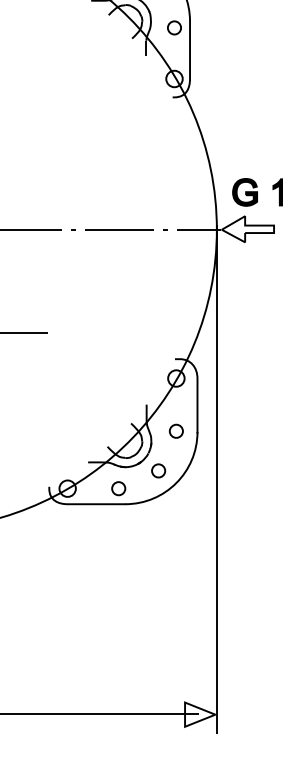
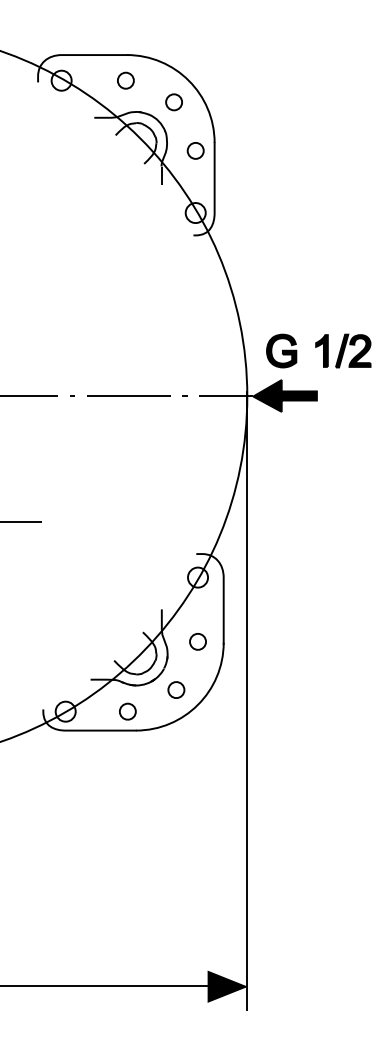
fill: (247, 228) -> (284, 395), added
fill: (199, 714) -> (226, 986), added

